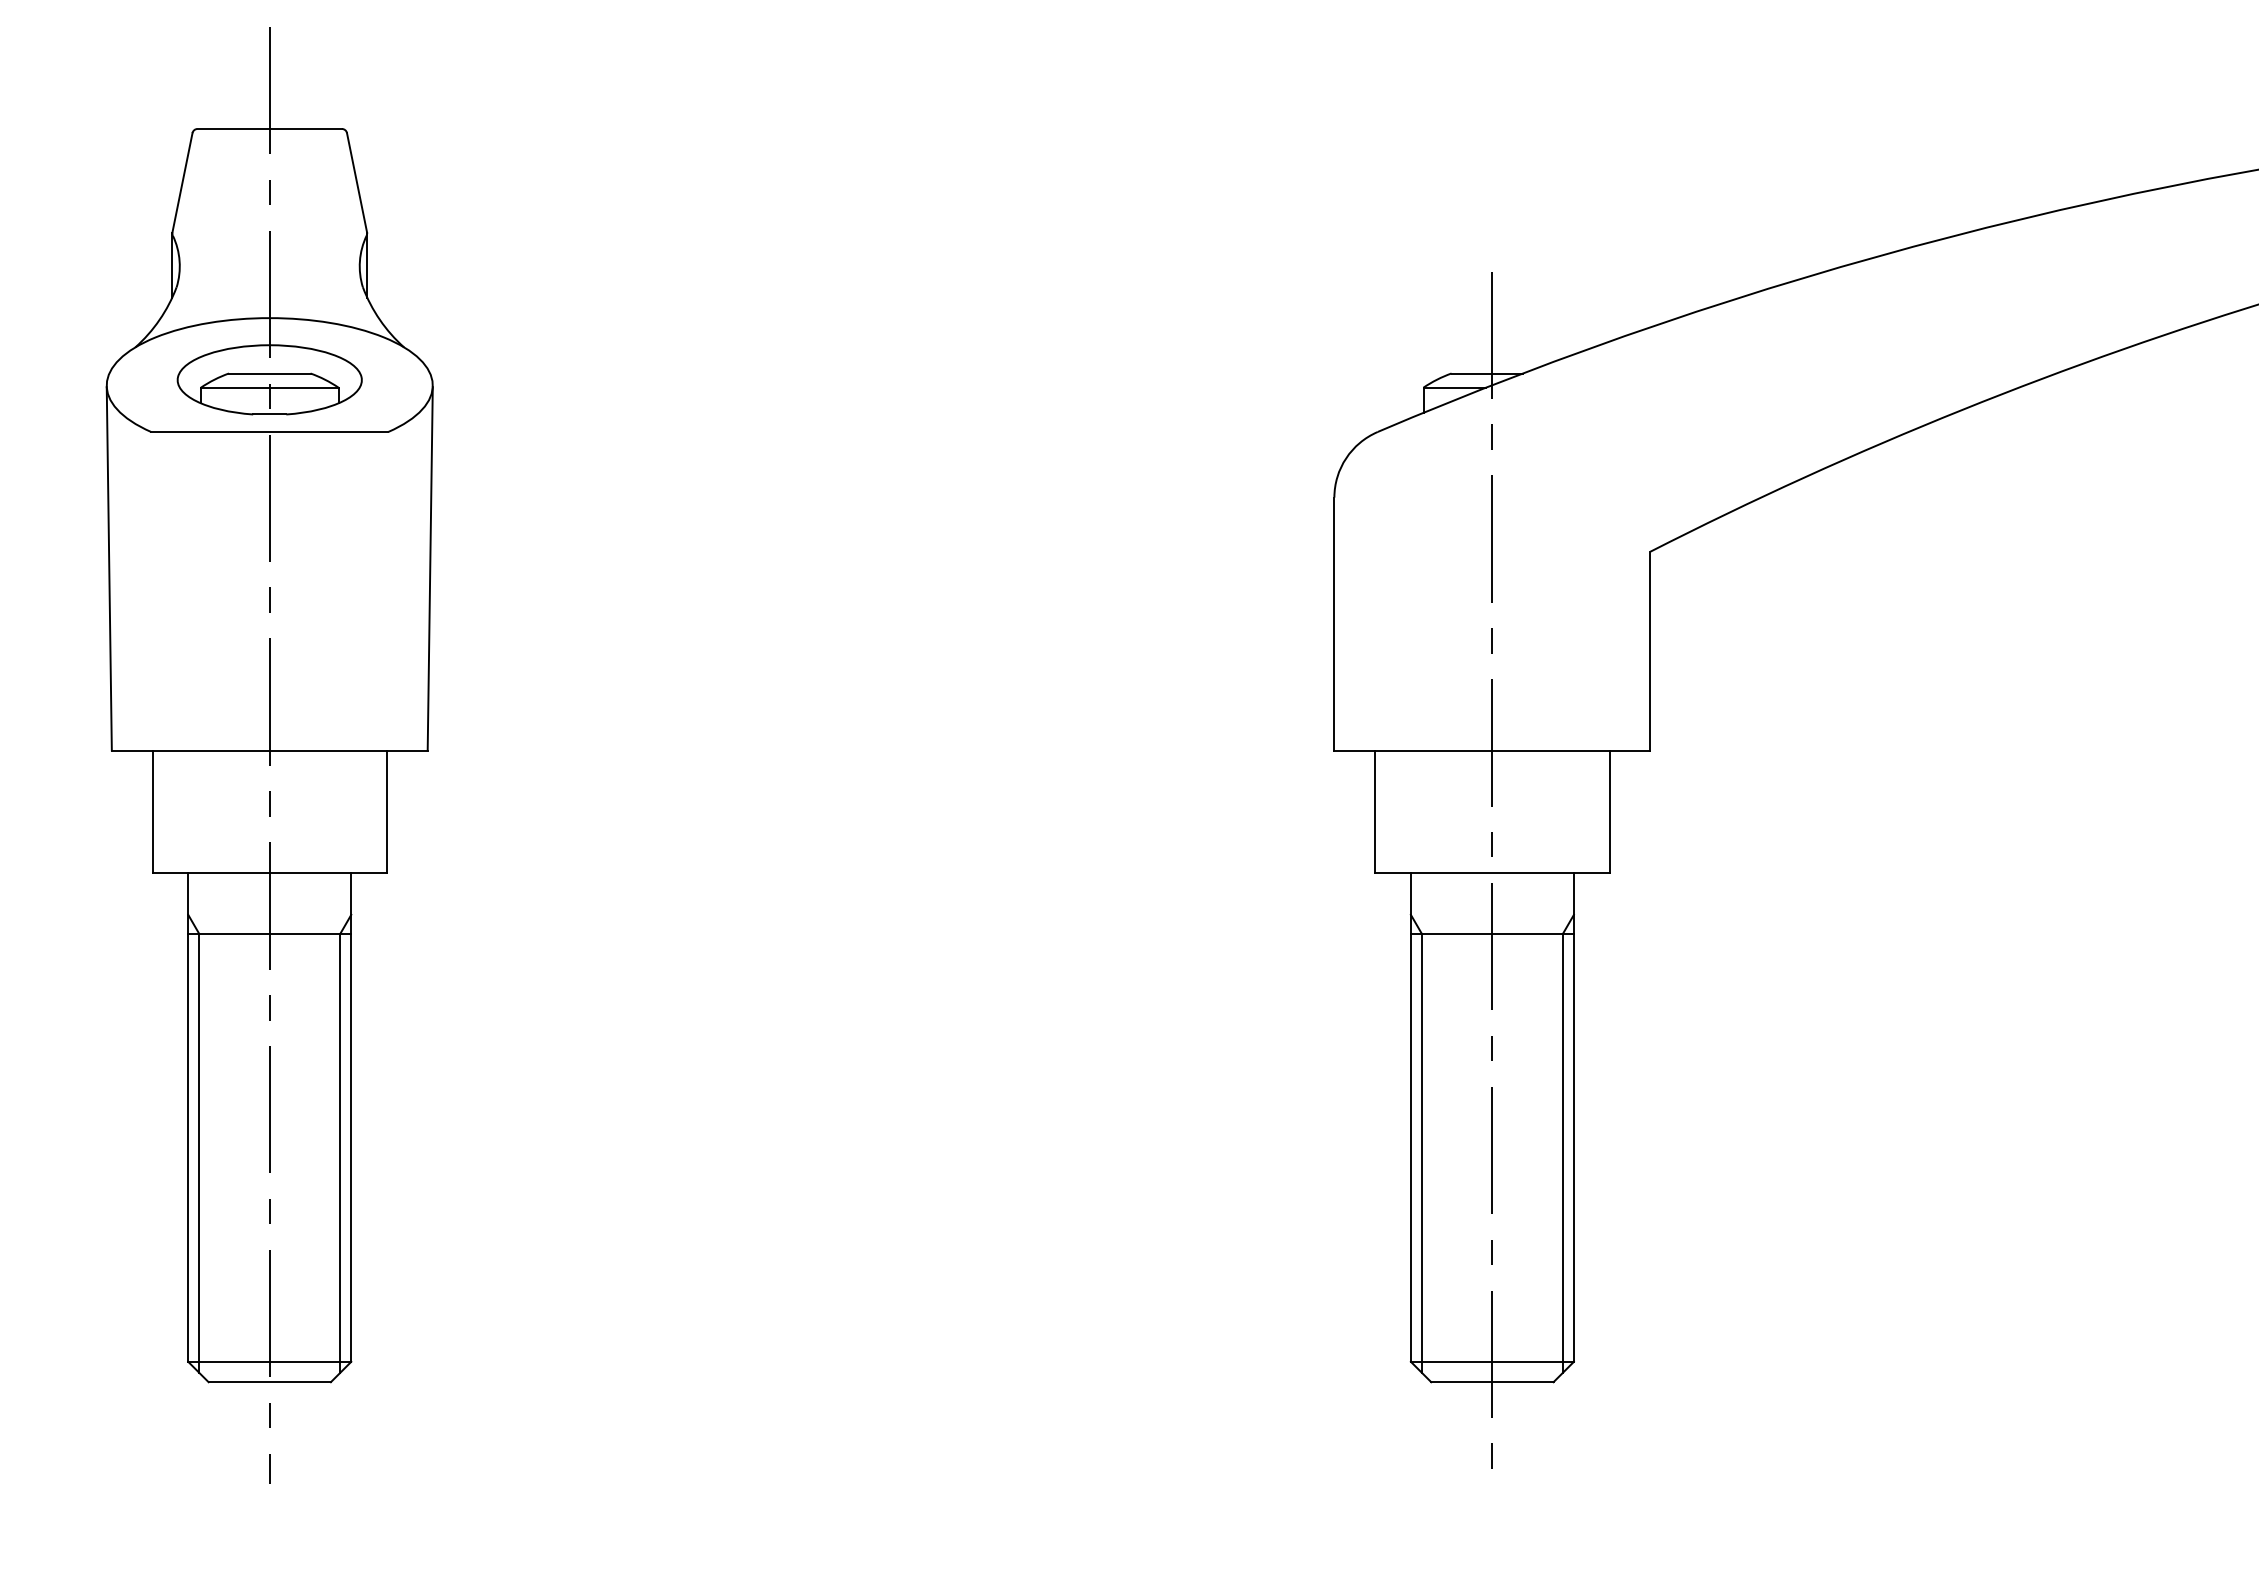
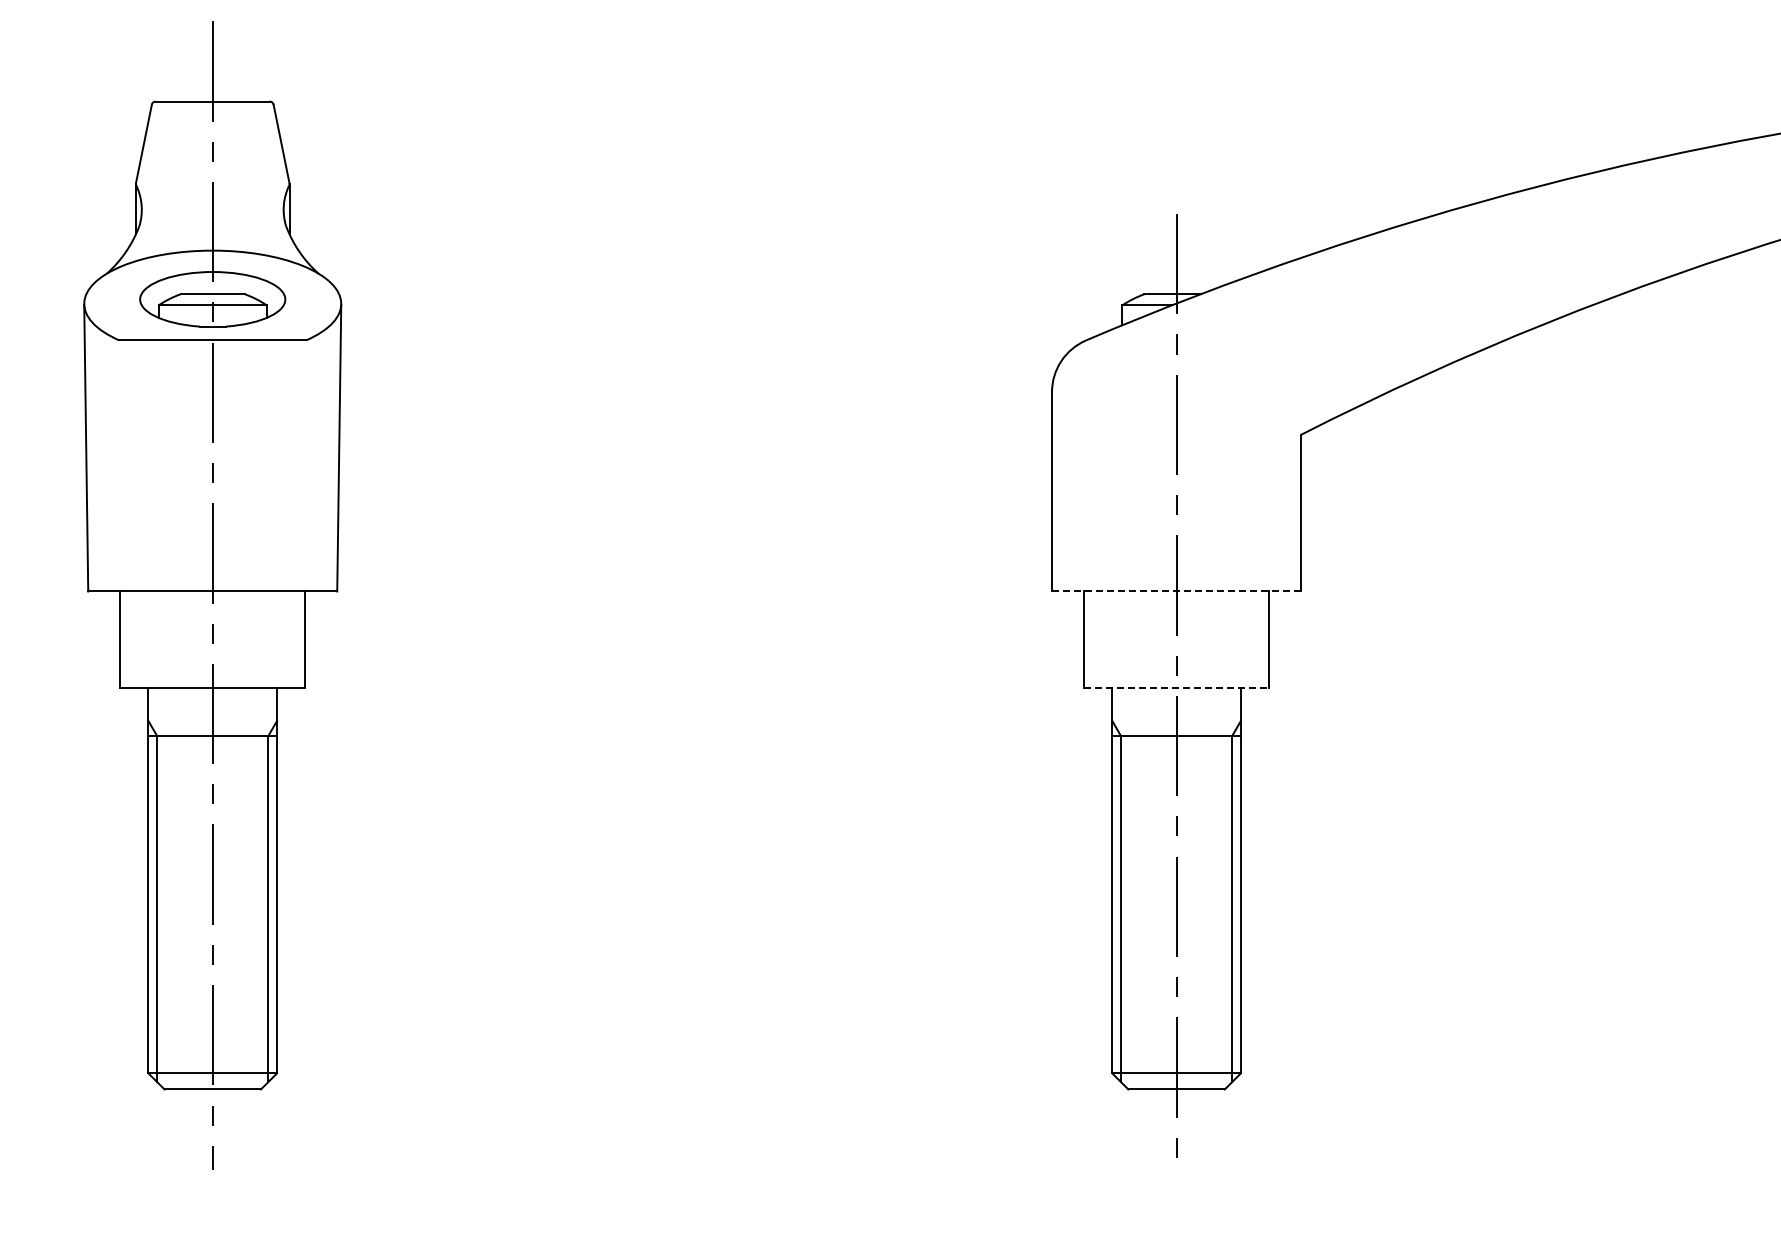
line: (1492, 750) -> (1176, 591), solid -> dashed
line: (1493, 872) -> (1177, 687), solid -> dashed

